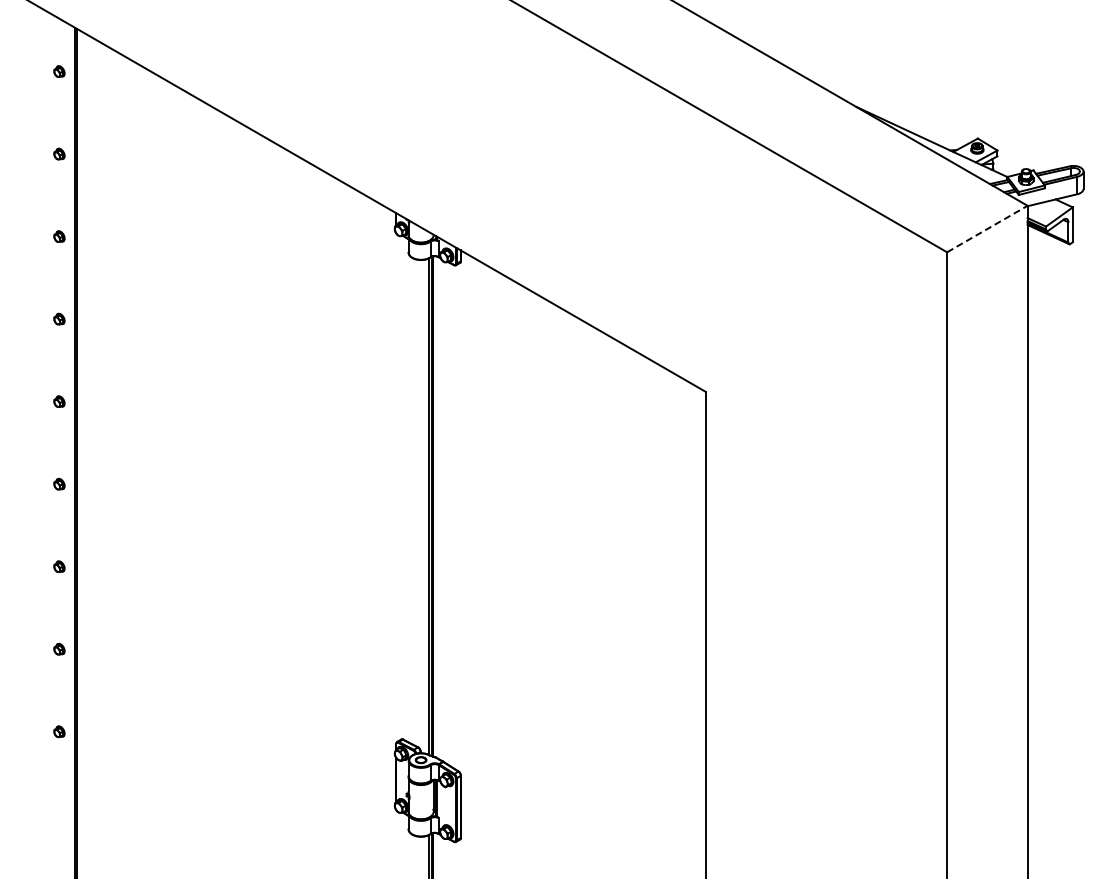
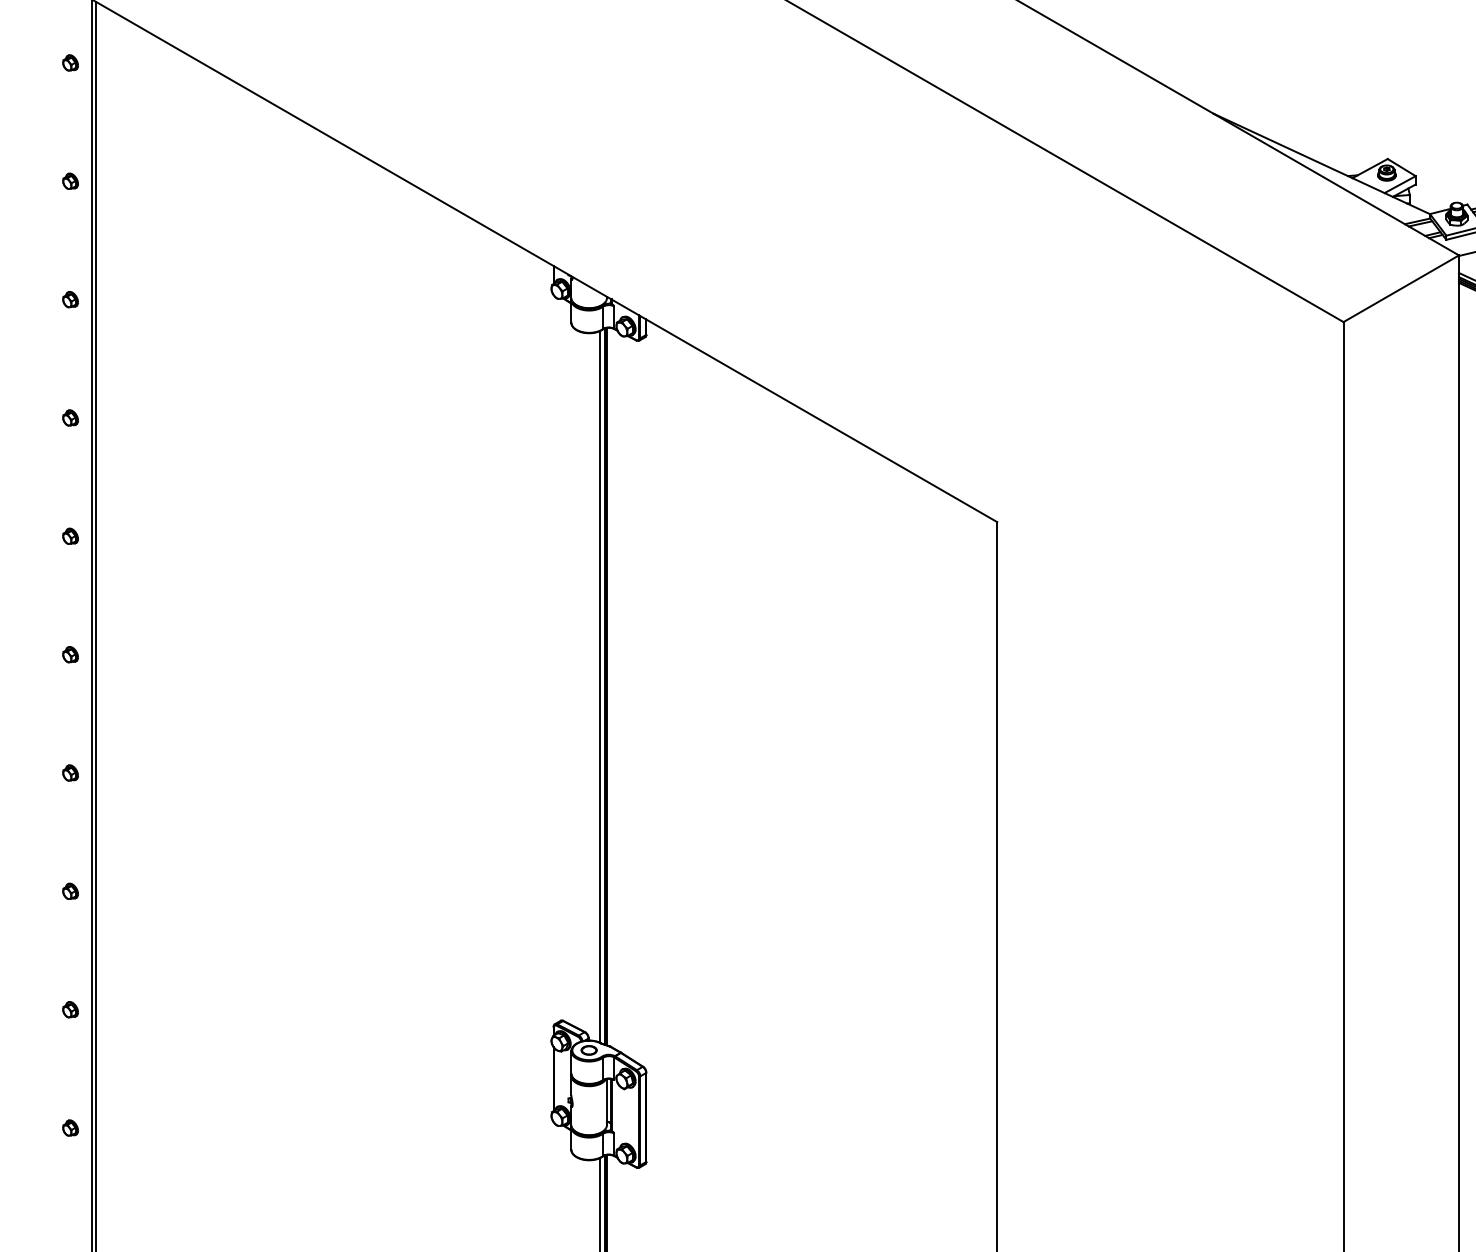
line: (987, 228) -> (1401, 287), dashed -> solid
part: (59, 814) -> (70, 1128), added

